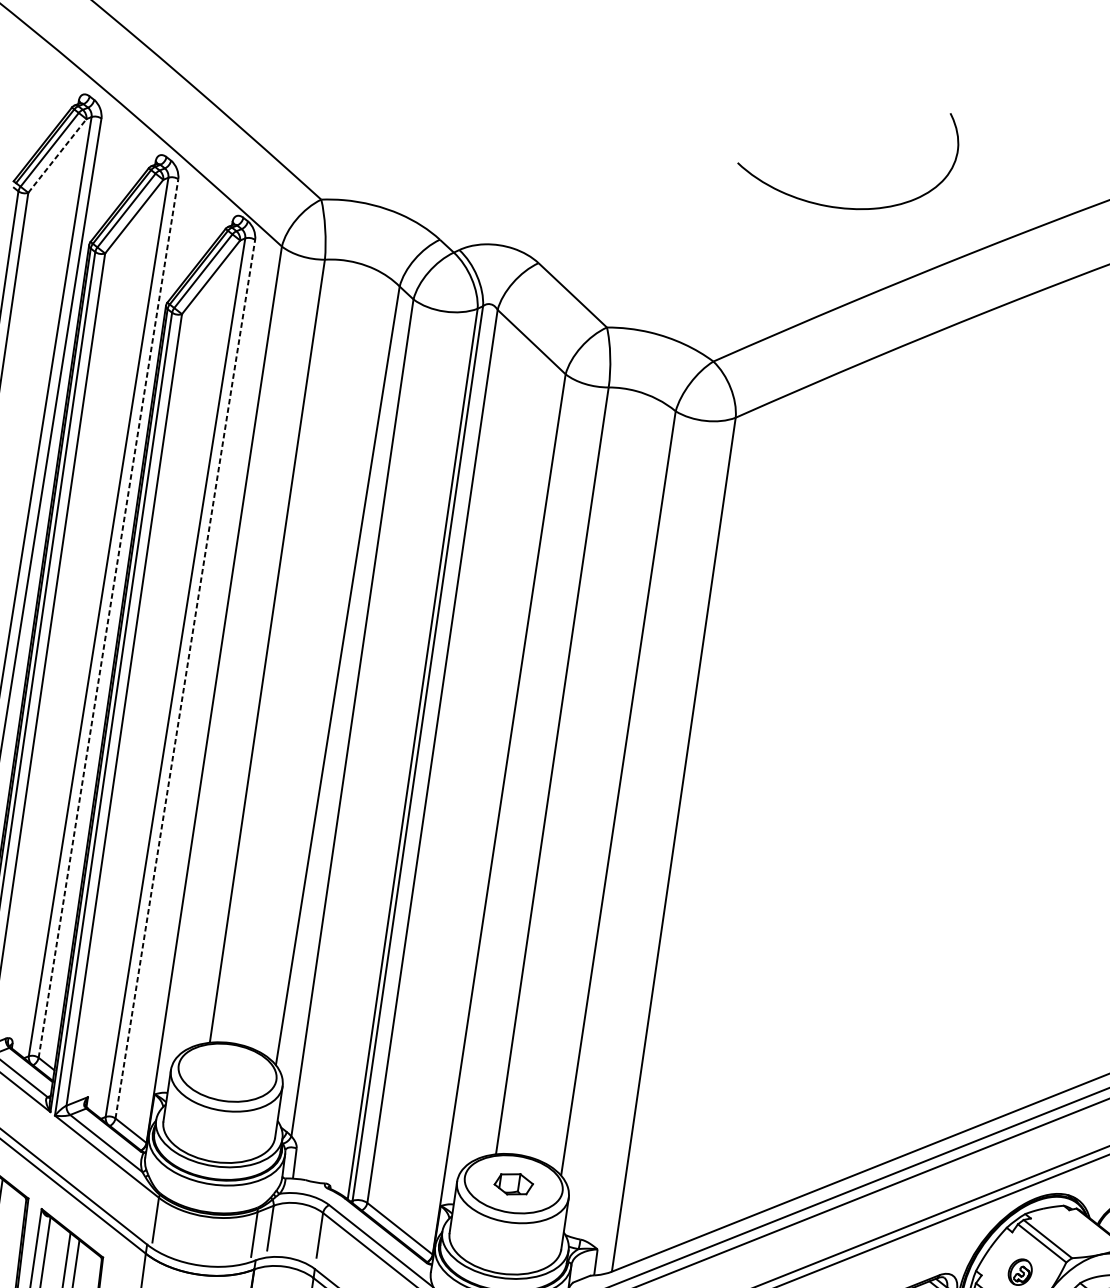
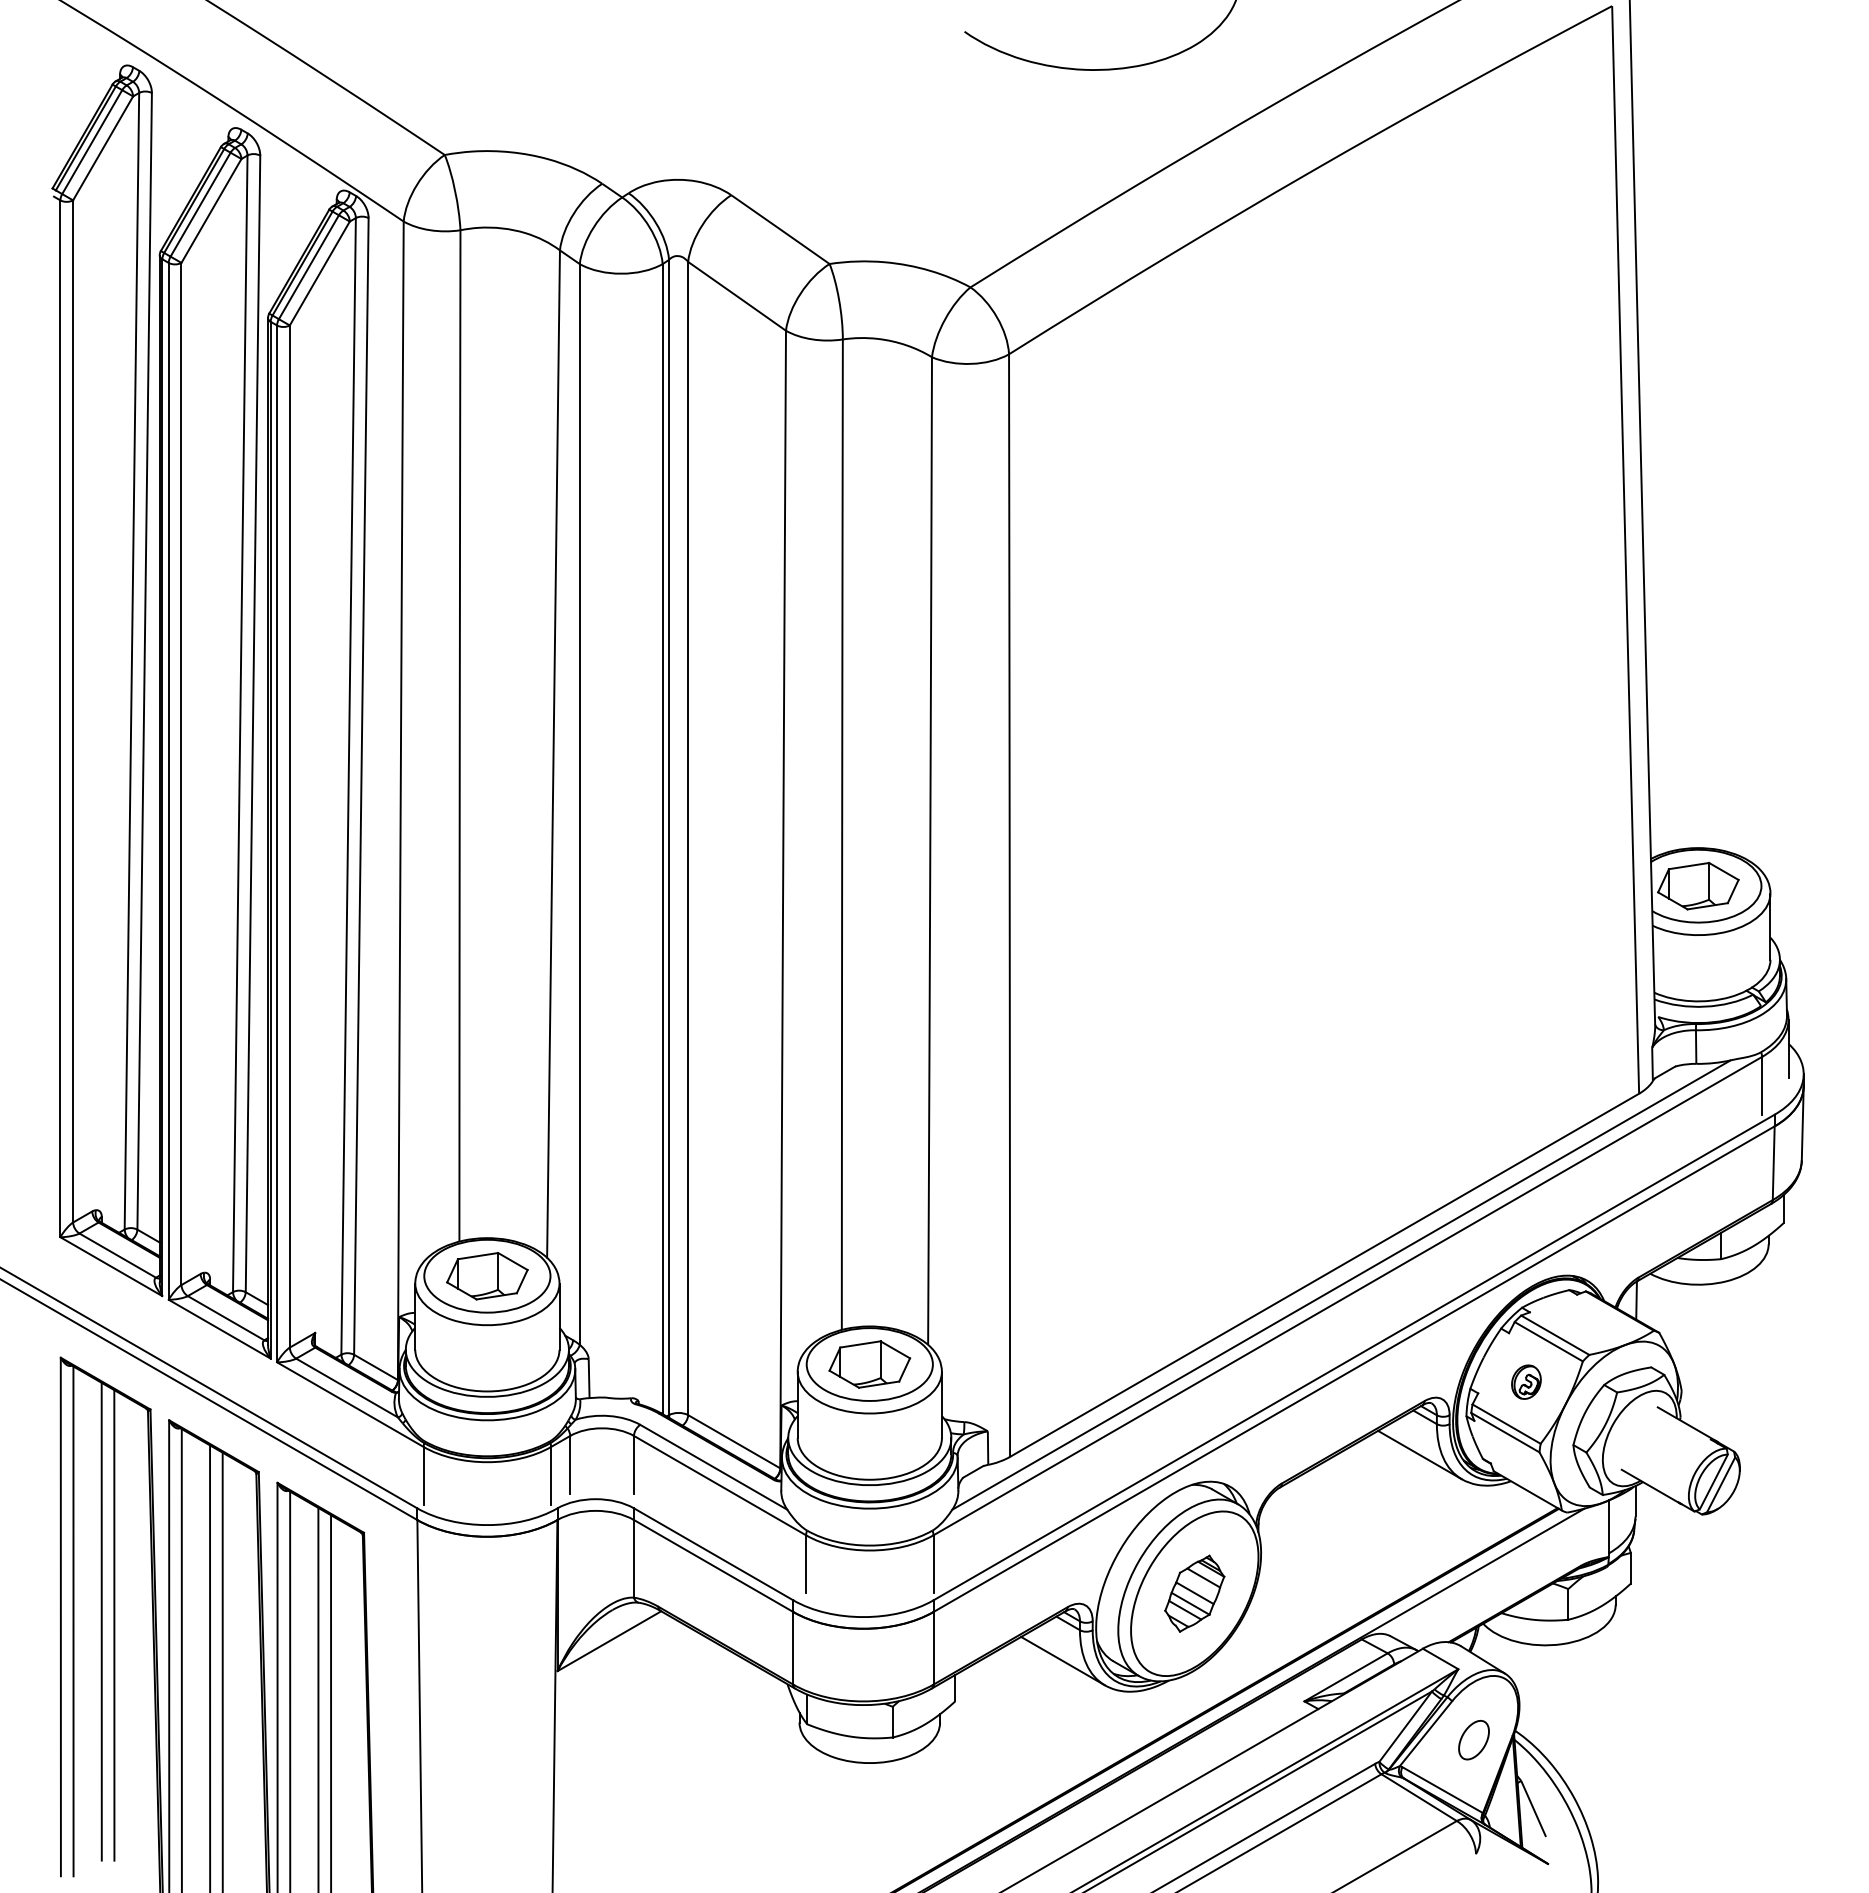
line: (57, 155) -> (103, 147), dashed -> solid
line: (108, 618) -> (253, 723), dashed -> solid
line: (185, 678) -> (361, 785), dashed -> solid
part: (227, 1072) -> (487, 1276), added
part: (513, 1184) -> (869, 1364), size x1.67

